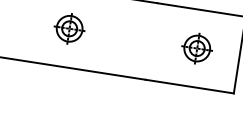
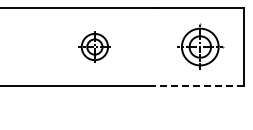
part: (69, 28) -> (94, 46), moved
part: (196, 47) -> (199, 46), size x1.4
line: (189, 86) -> (198, 86), solid -> dashed

